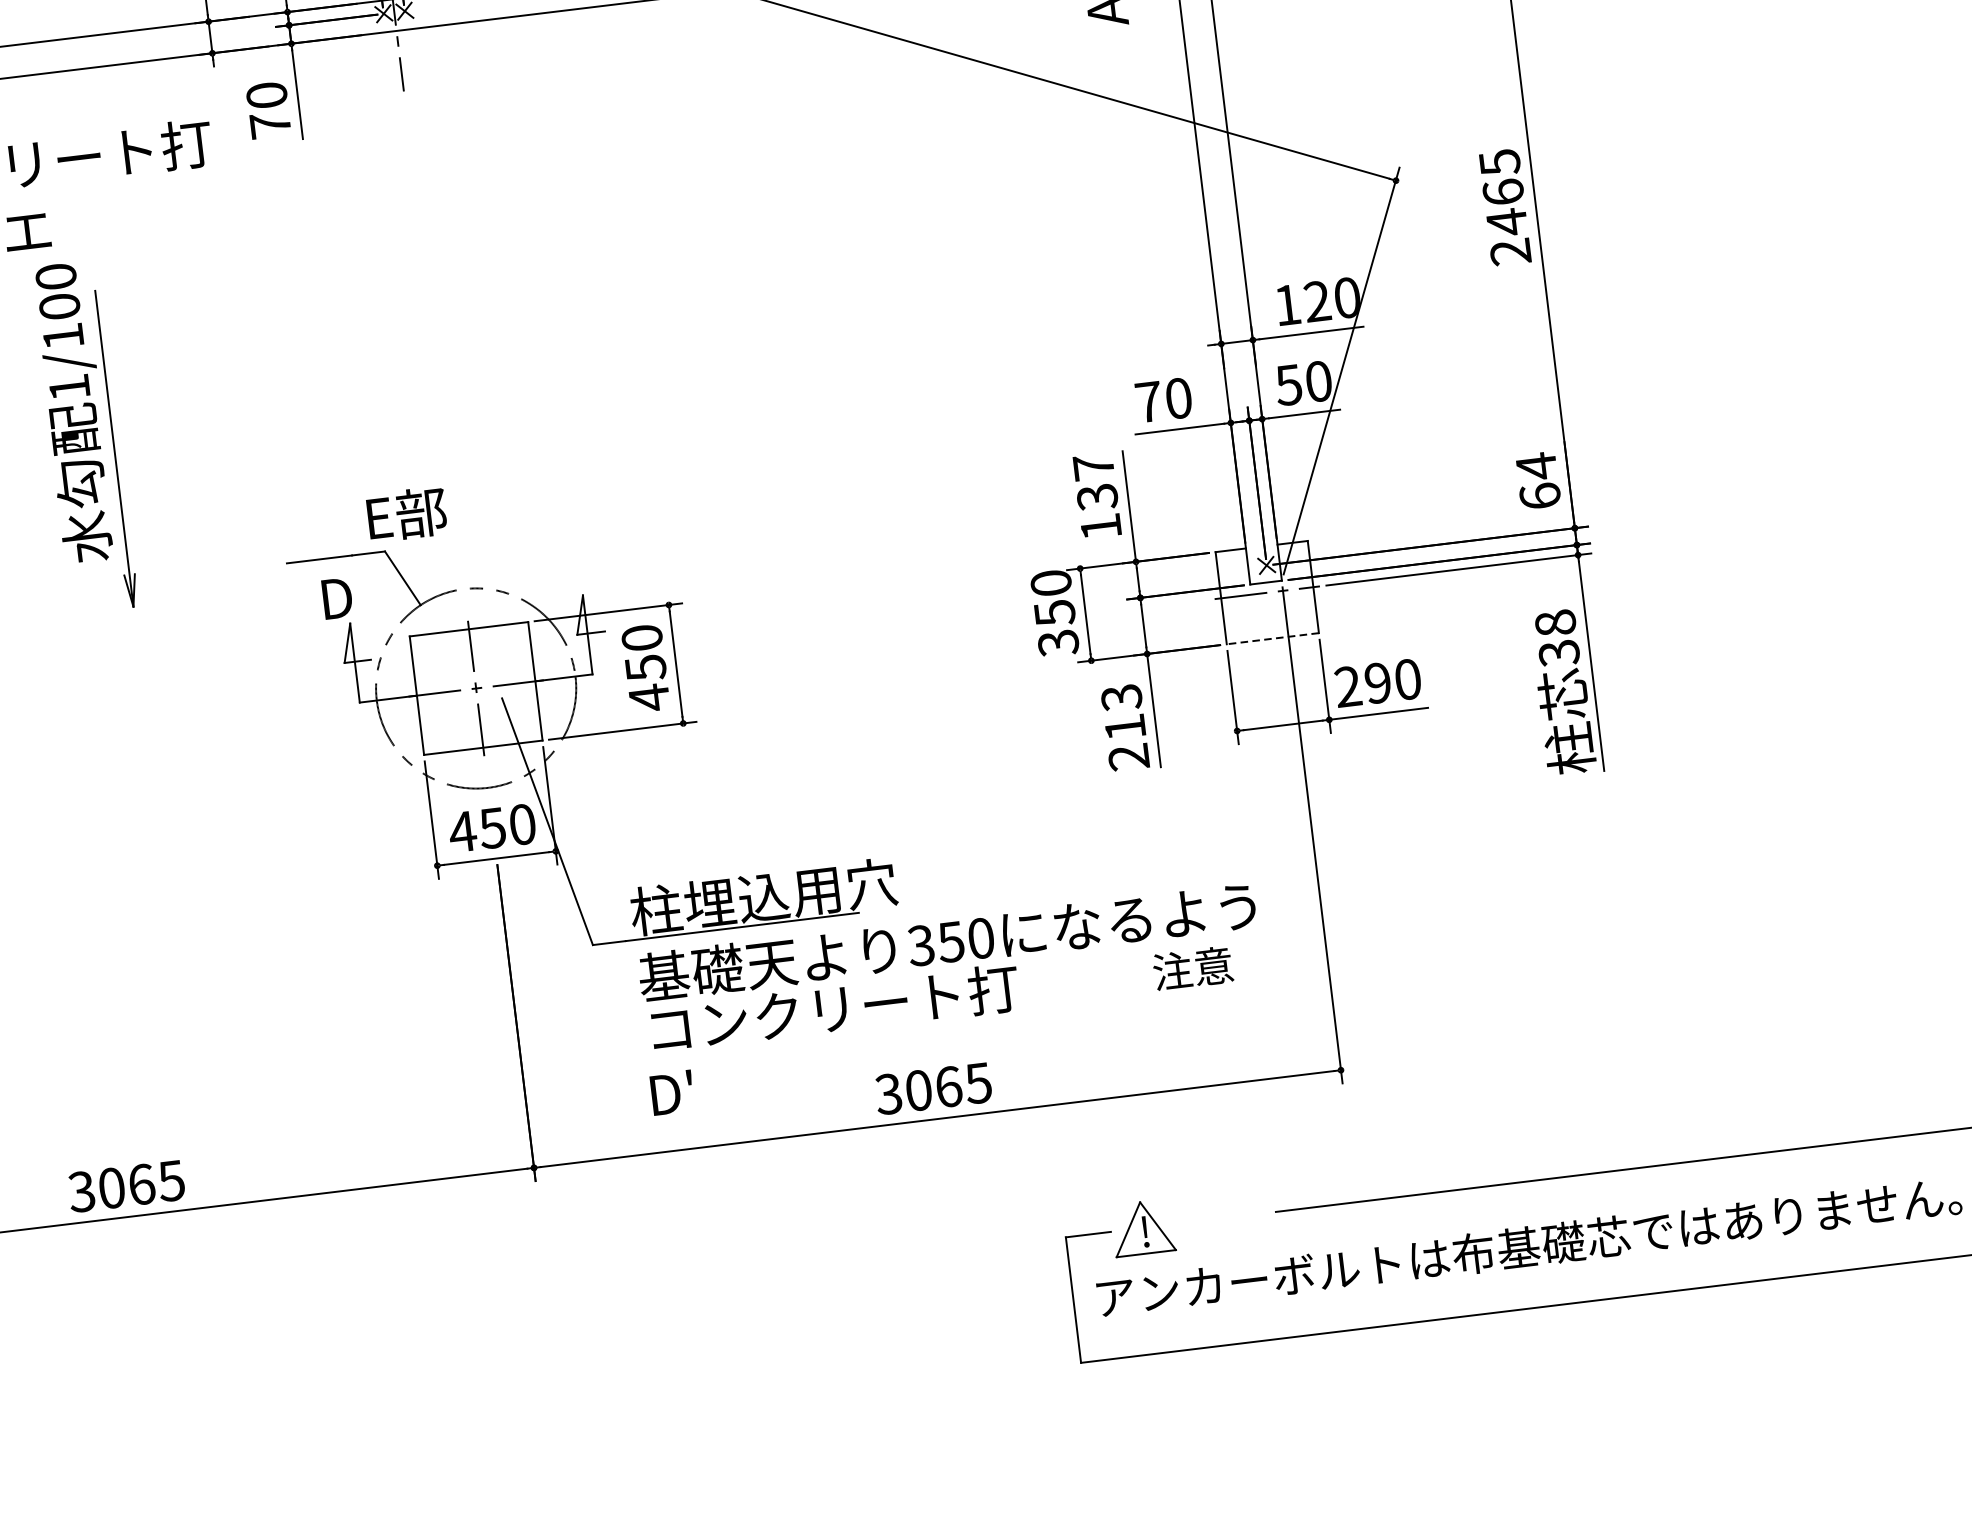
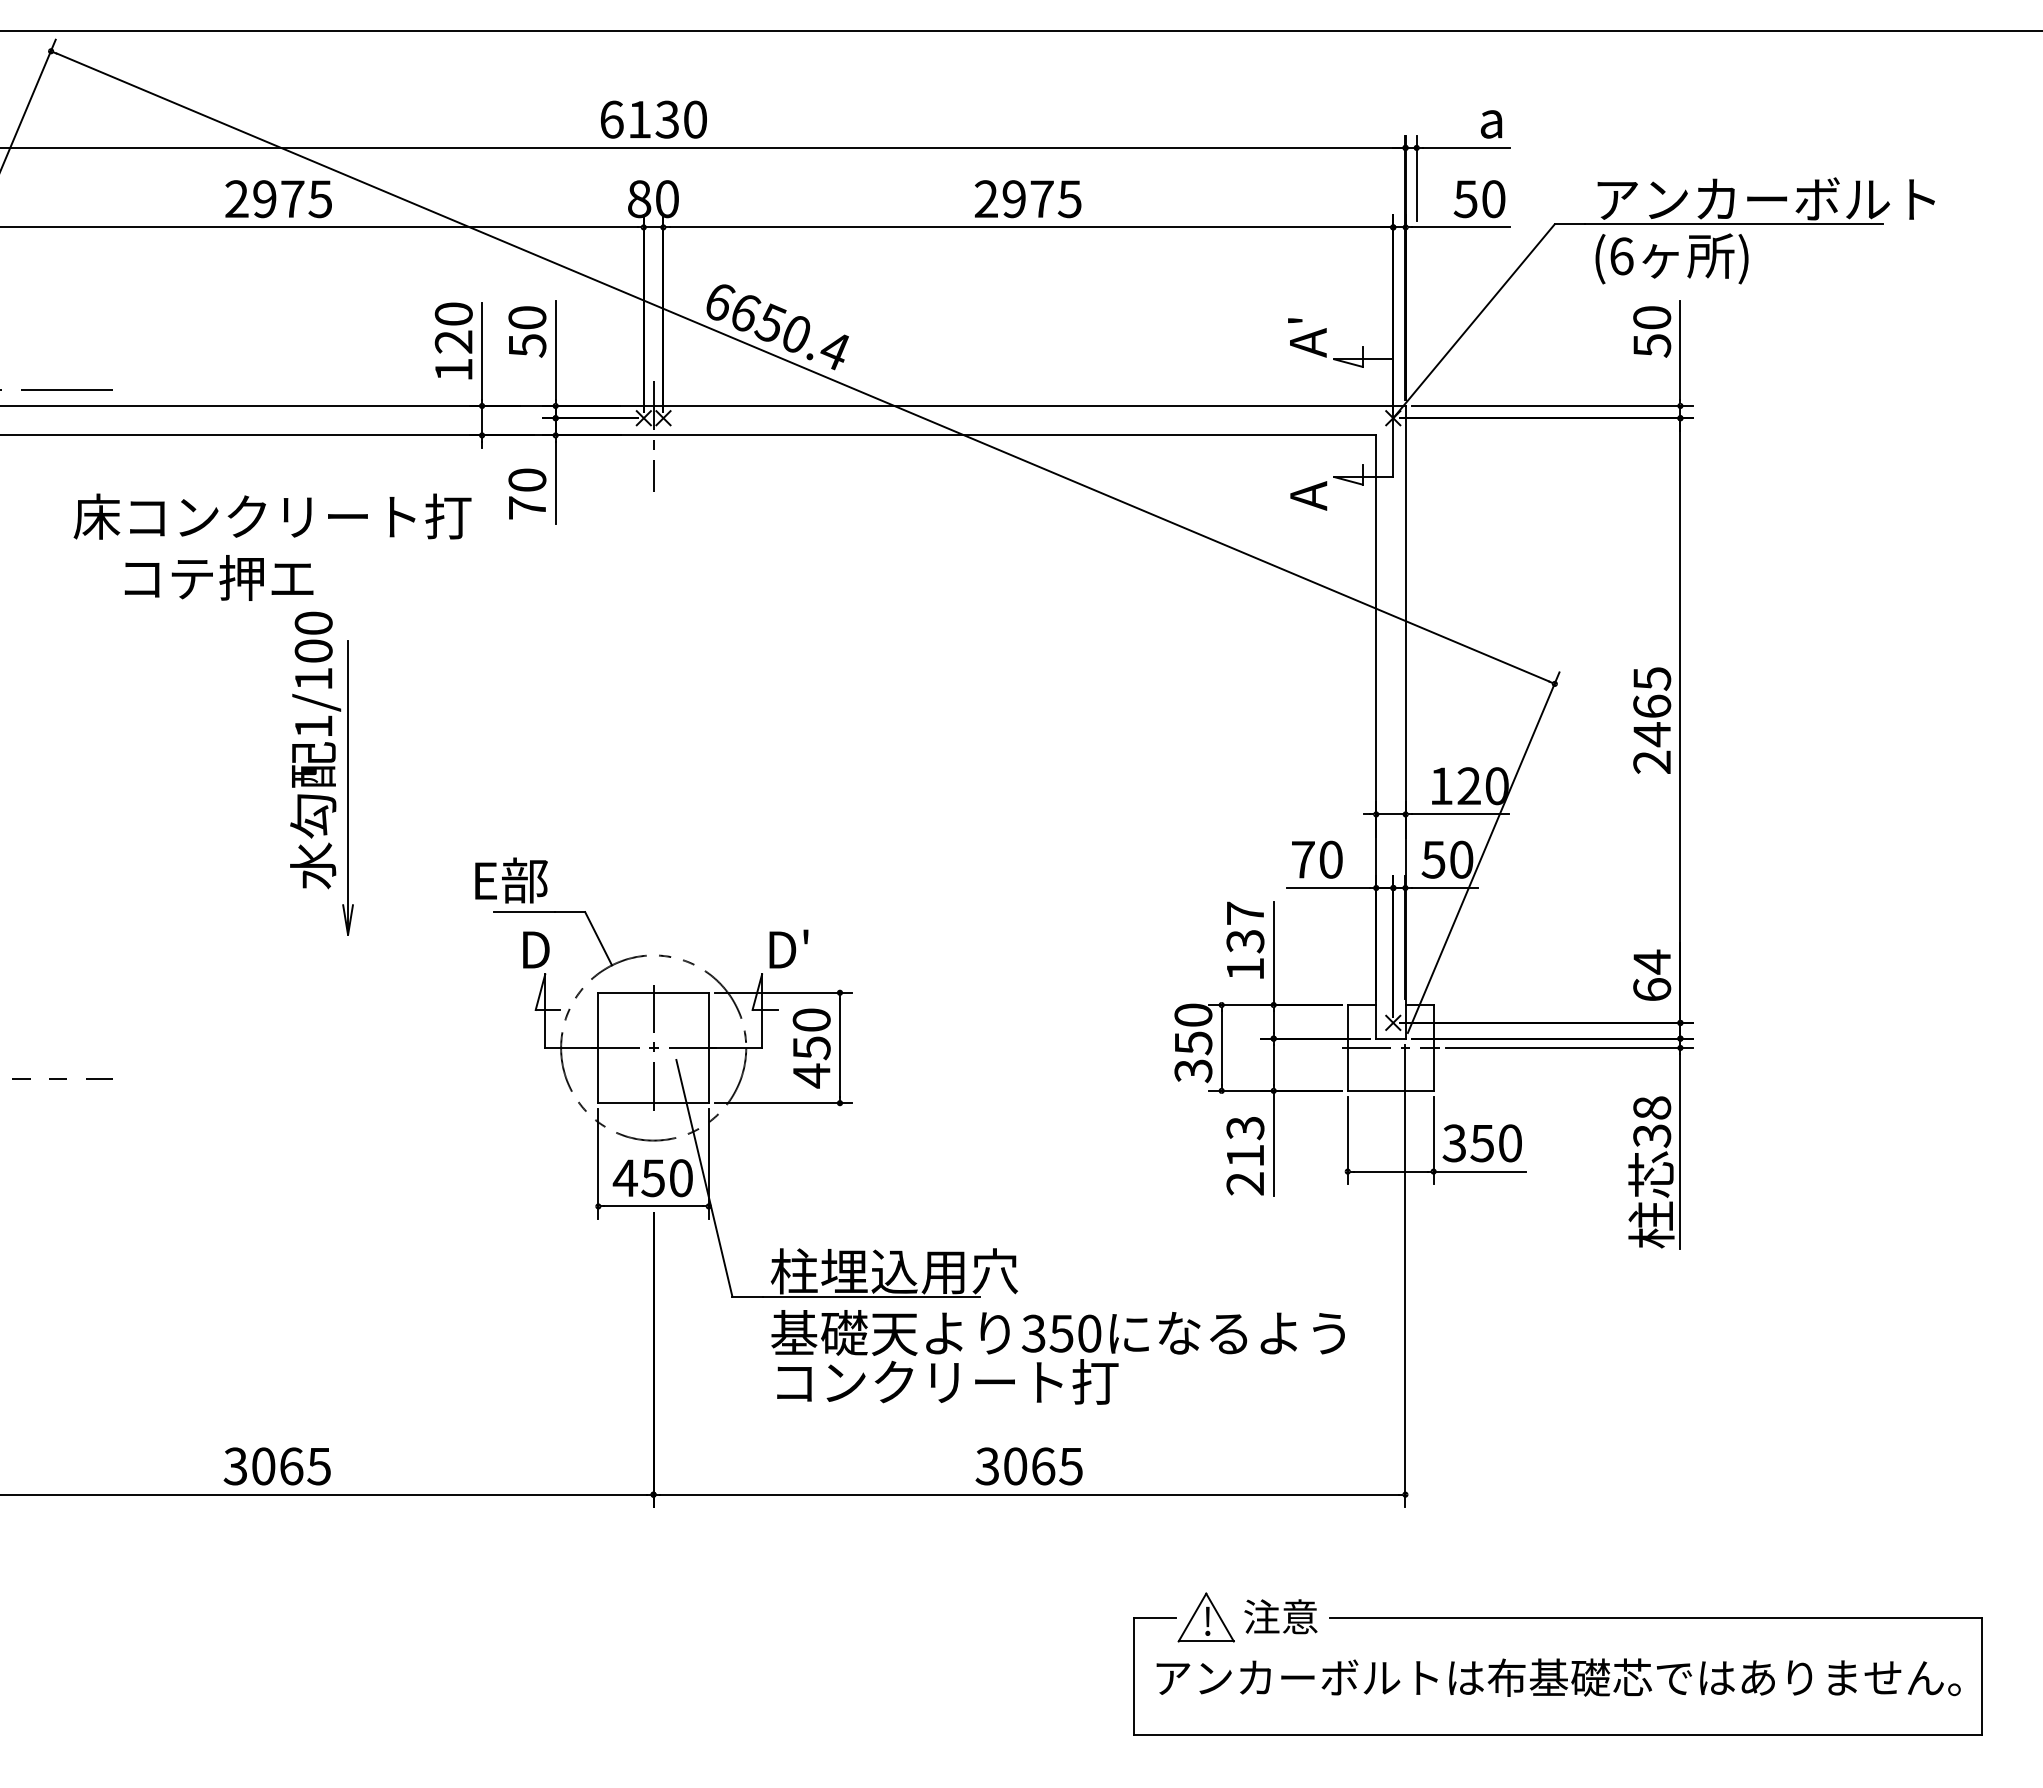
text: (406, 514) -> (511, 880), moved
line: (1272, 638) -> (1390, 1090), dashed -> solid
text: (1362, 685) -> (1467, 1143), 290 -> 350
text: (1192, 968) -> (1280, 1616), moved
text: (671, 1092) -> (788, 948), moved

